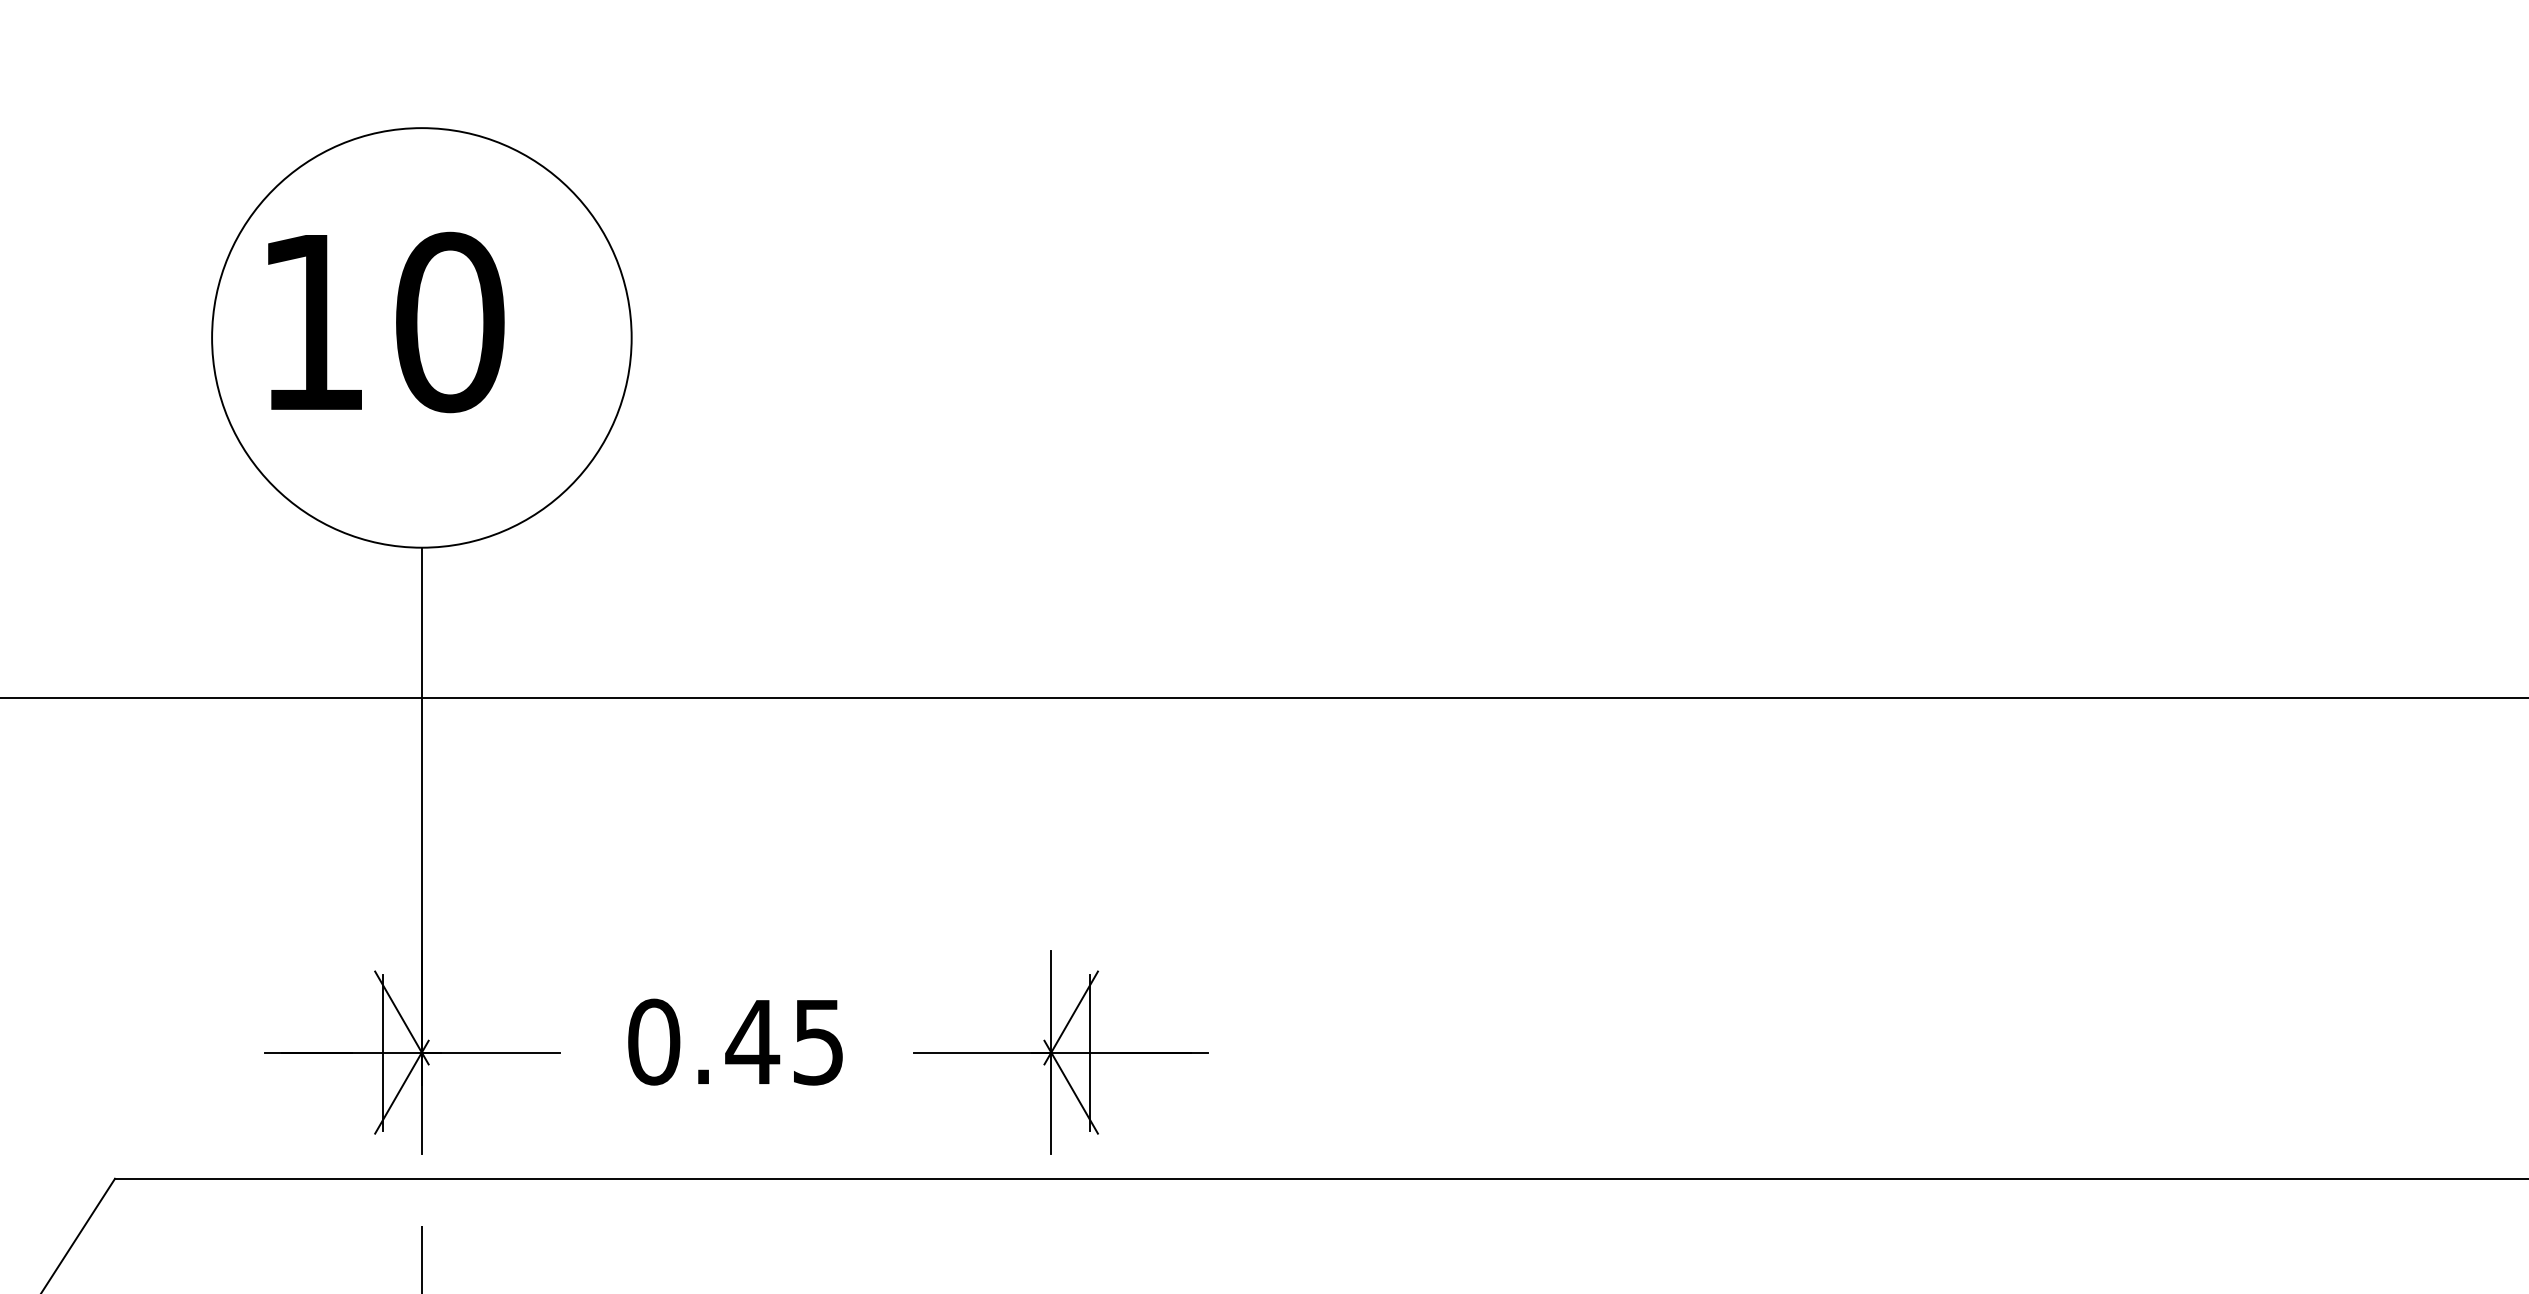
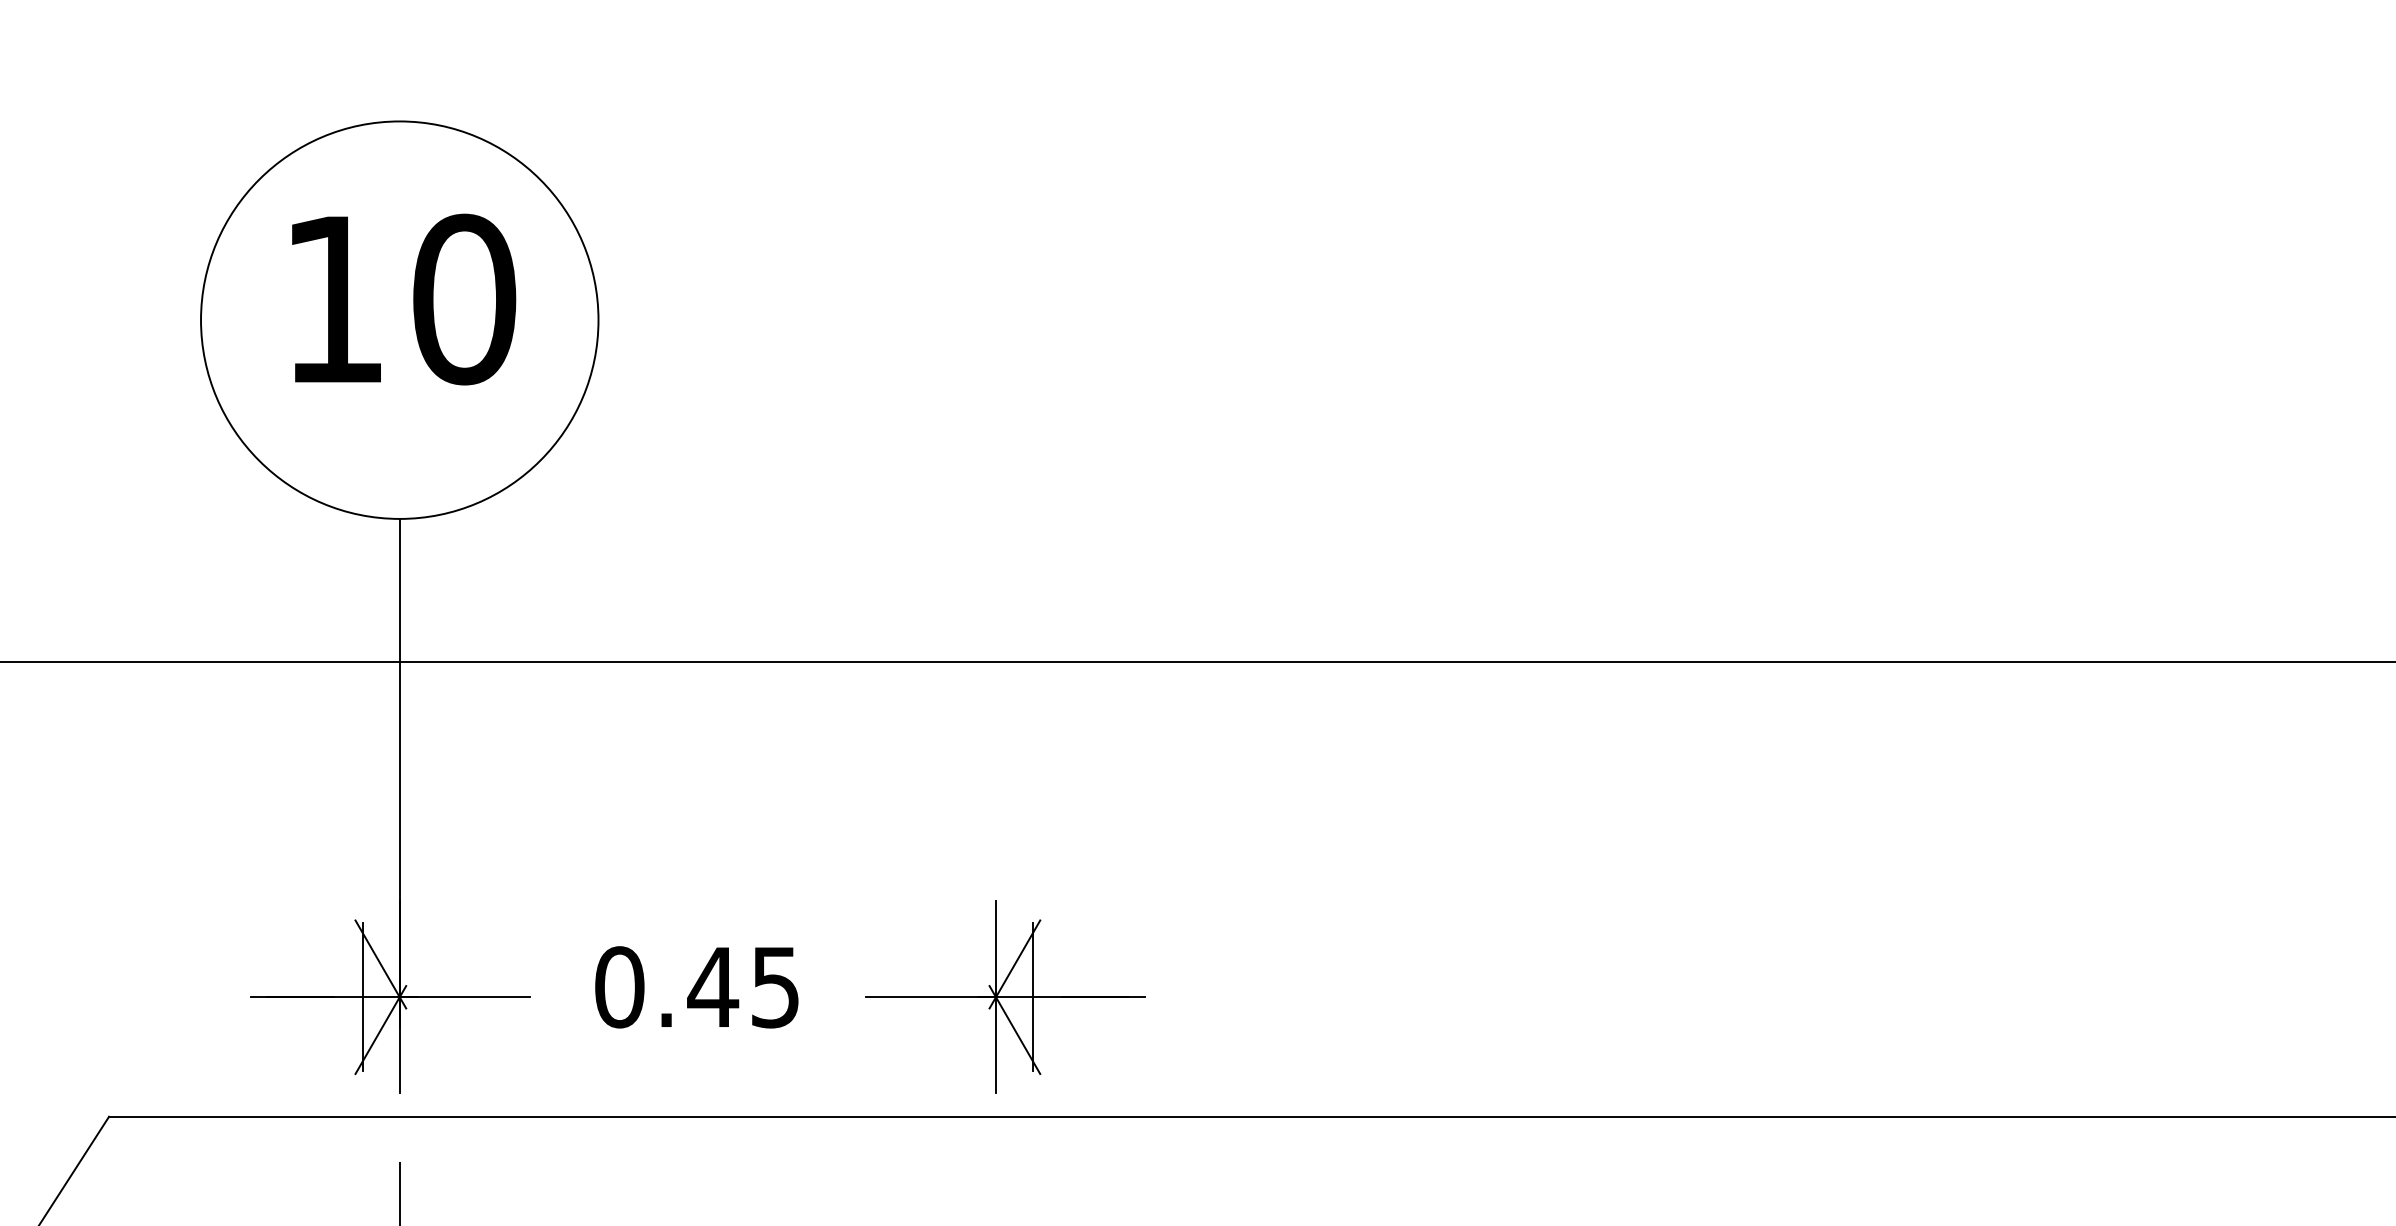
text: (386, 322) -> (404, 299), moved

